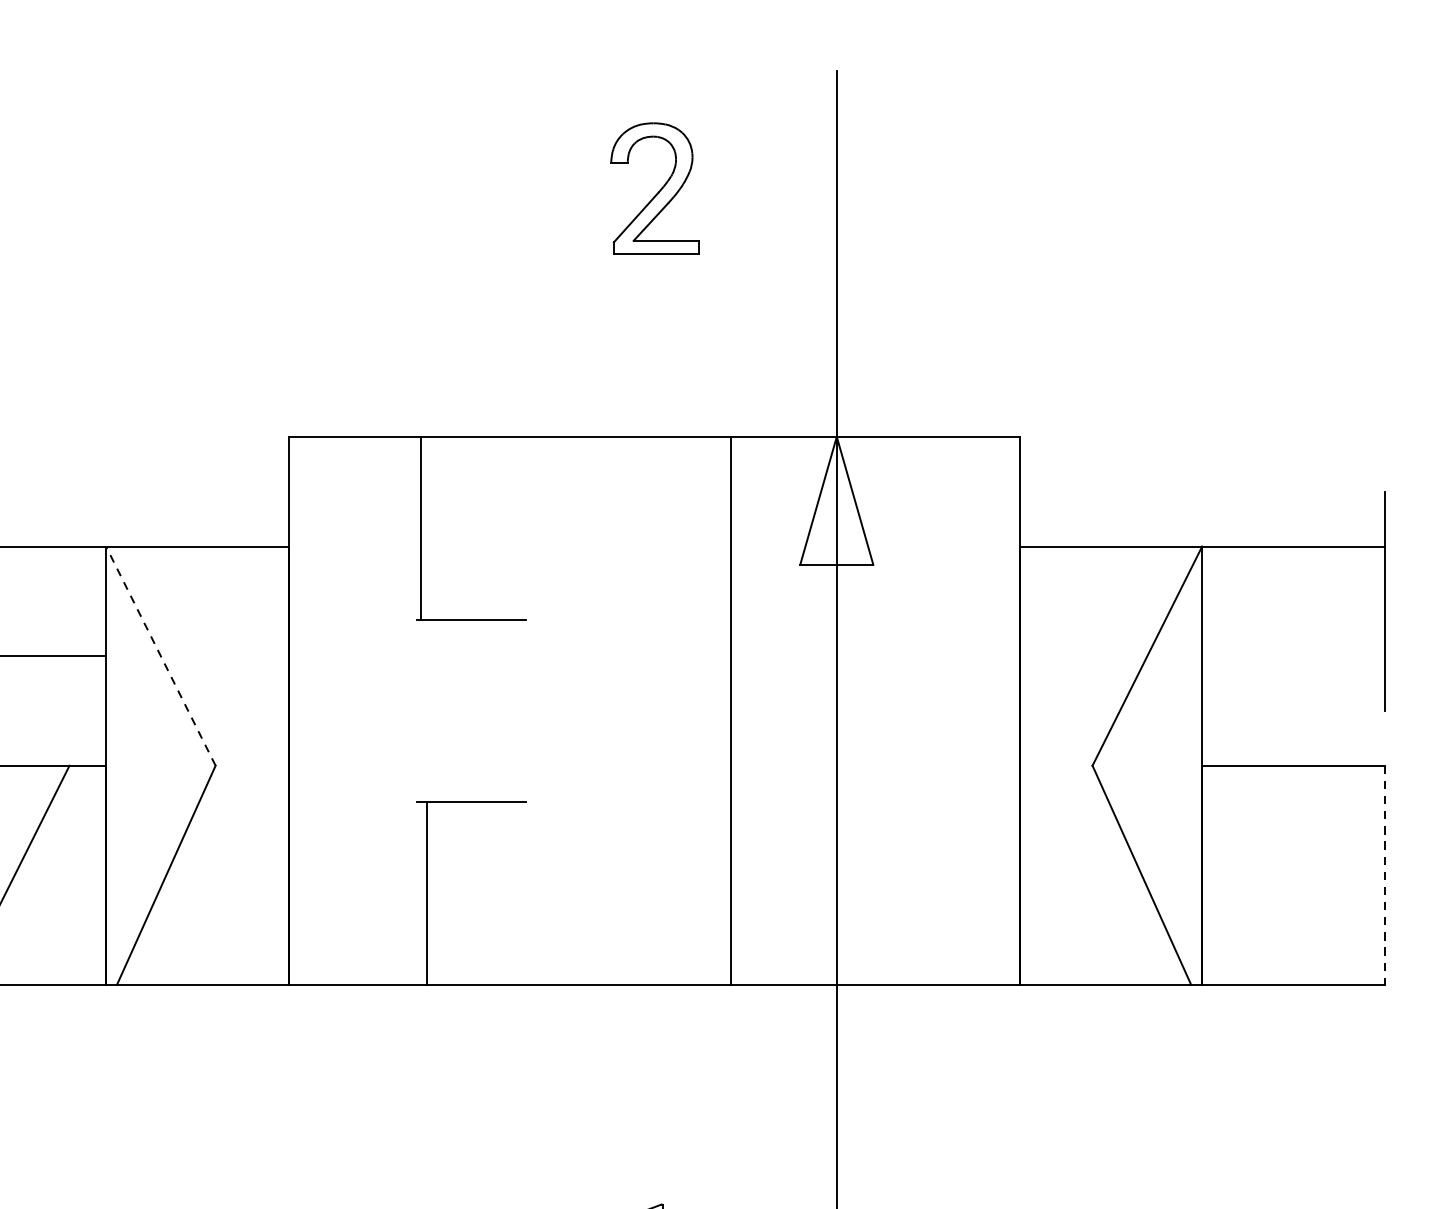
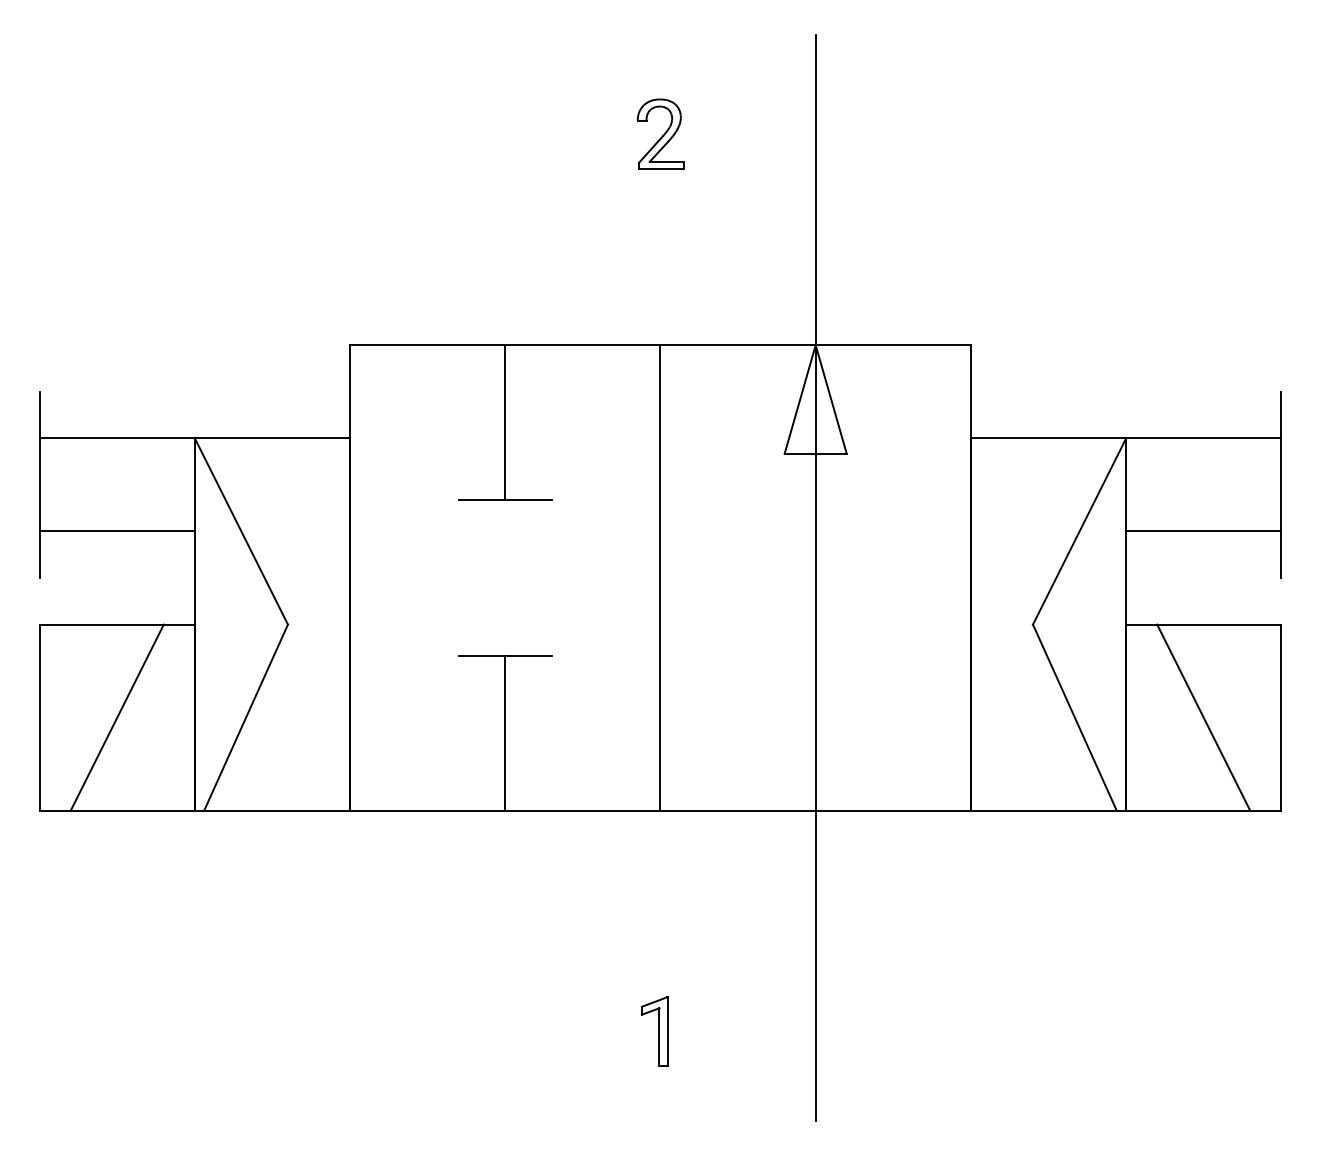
part: (654, 187) -> (660, 133), size x0.62
line: (421, 527) -> (505, 422), moved
line: (160, 656) -> (241, 531), dashed -> solid
line: (1293, 656) -> (1203, 531), added
line: (730, 710) -> (660, 577), moved
line: (1293, 875) -> (1203, 717), added
line: (1385, 876) -> (1281, 718), dashed -> solid
line: (426, 892) -> (505, 732), moved

